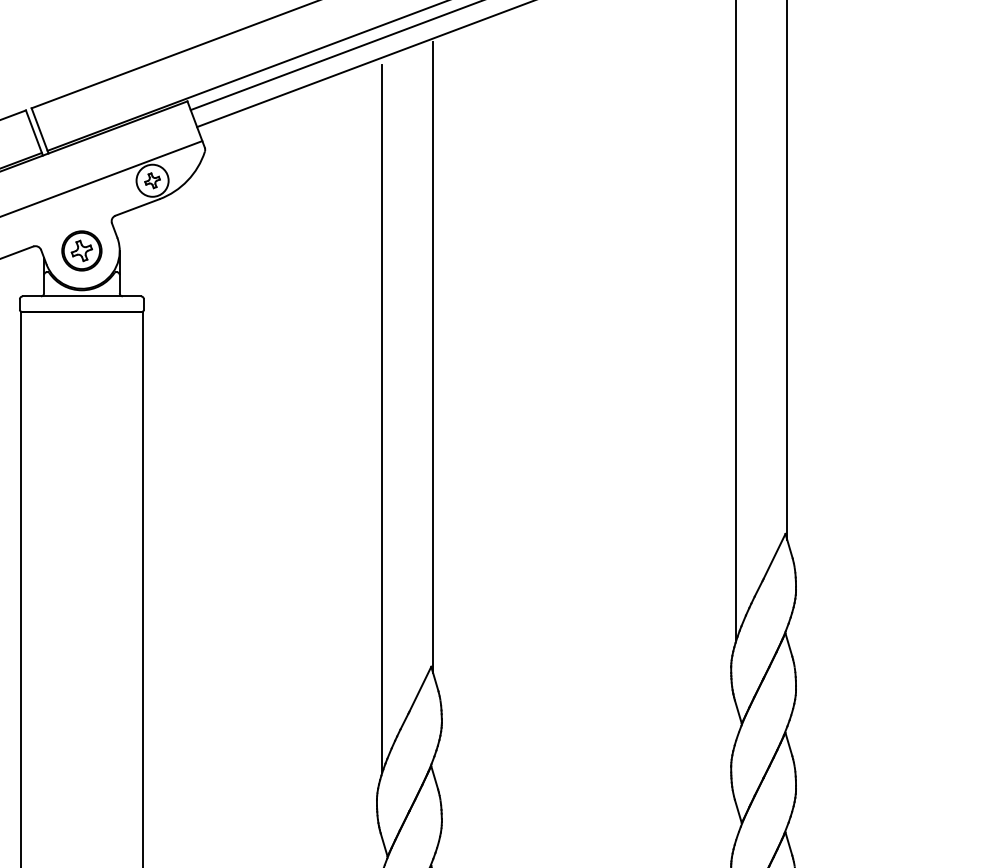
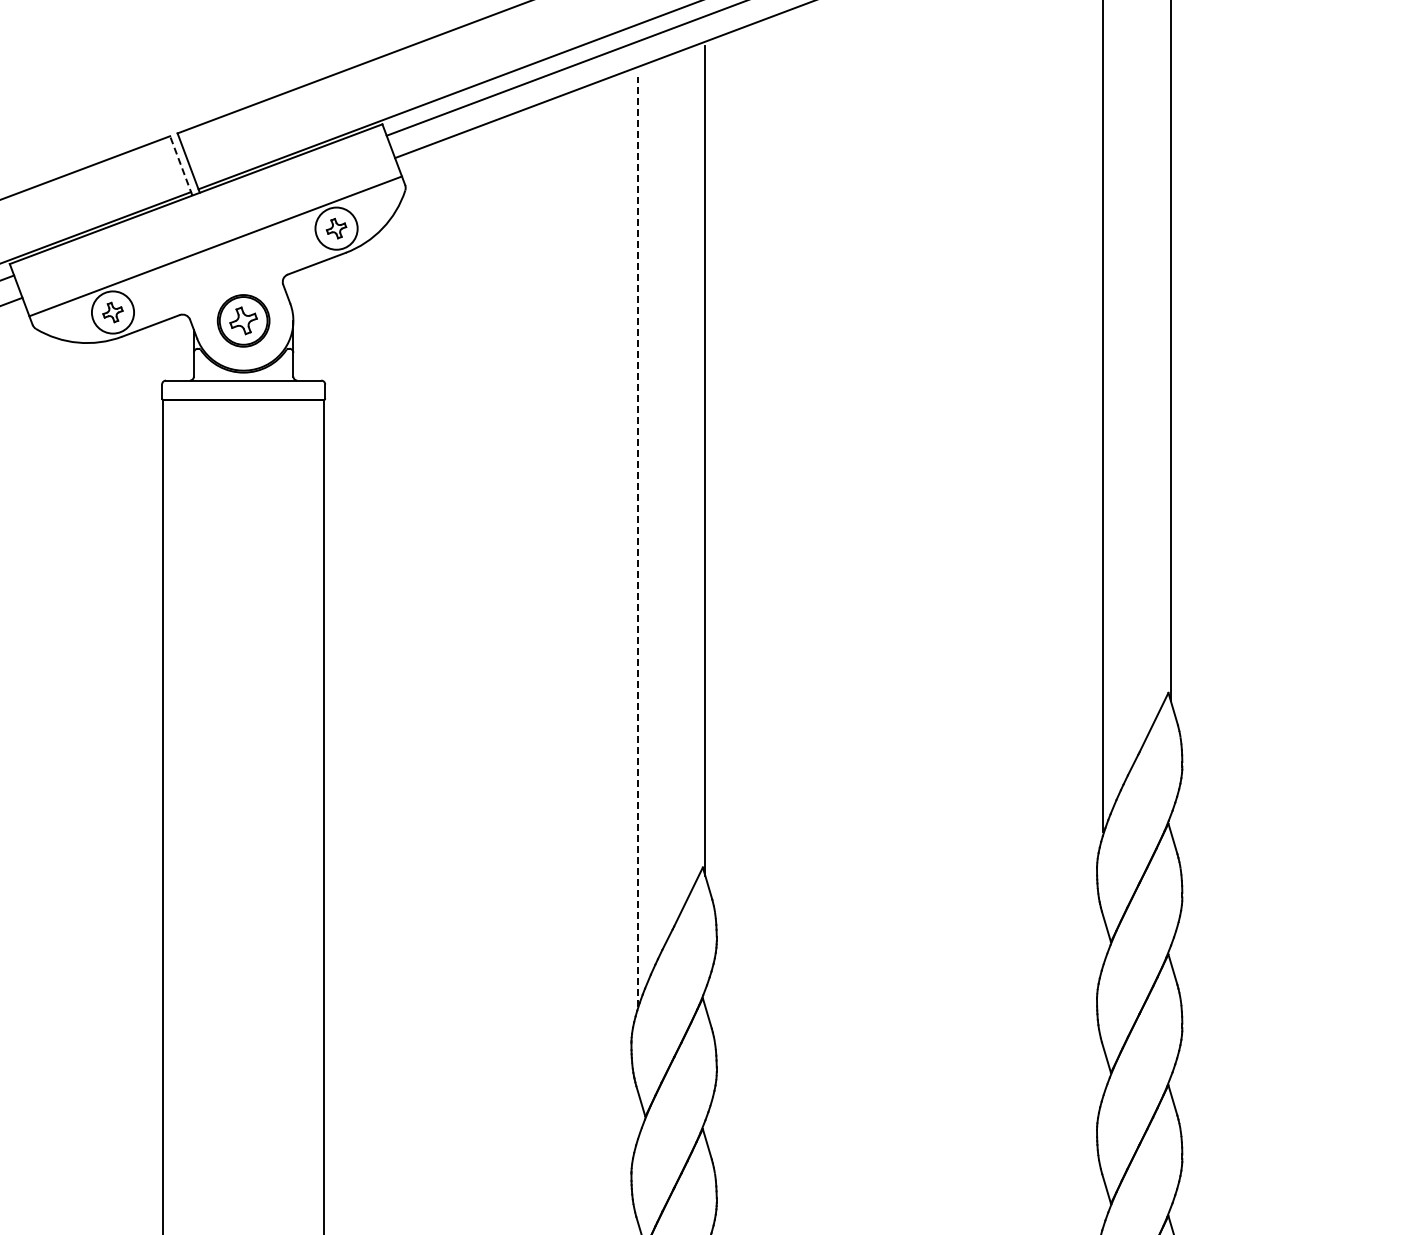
line: (34, 132) -> (181, 165), solid -> dashed
line: (381, 418) -> (637, 541), solid -> dashed

